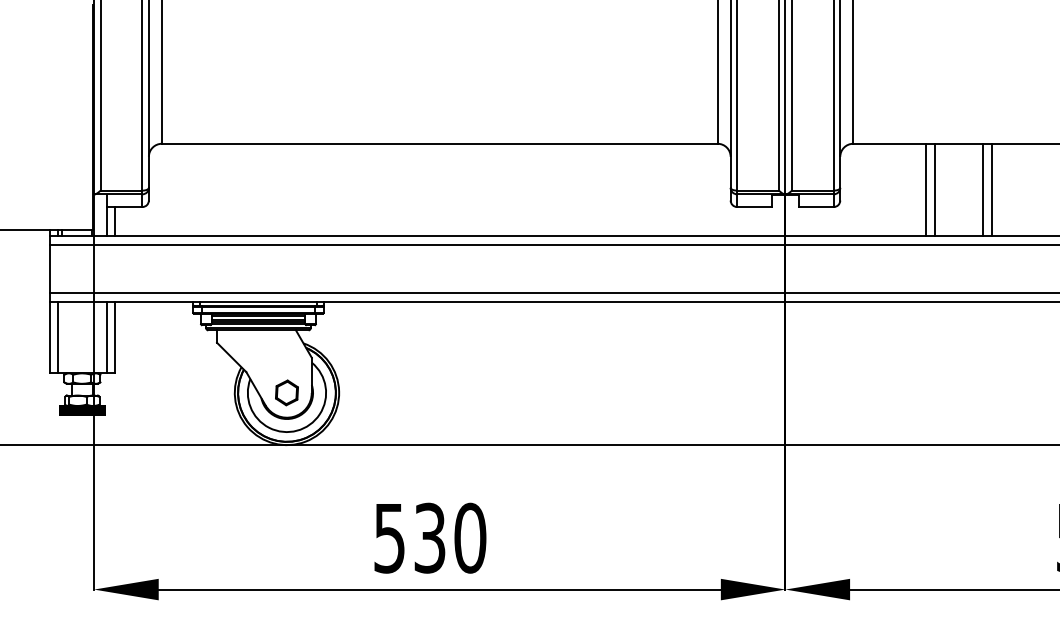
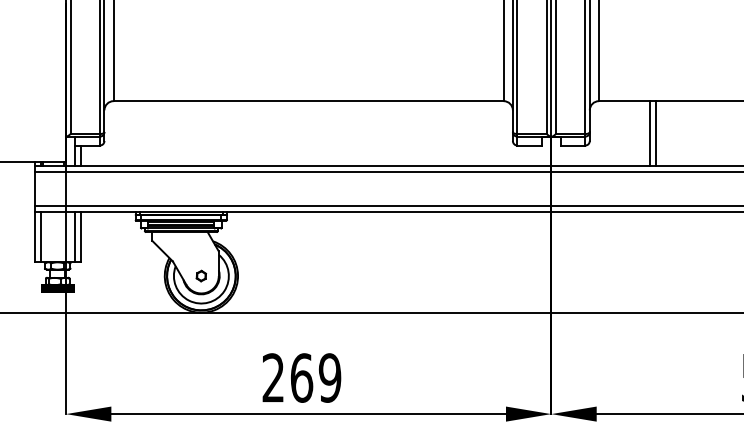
line: (983, 189) -> (690, 133), removed
line: (991, 189) -> (695, 133), removed
part: (286, 392) -> (201, 275), size x0.6
text: (430, 537) -> (302, 377), 530 -> 269

